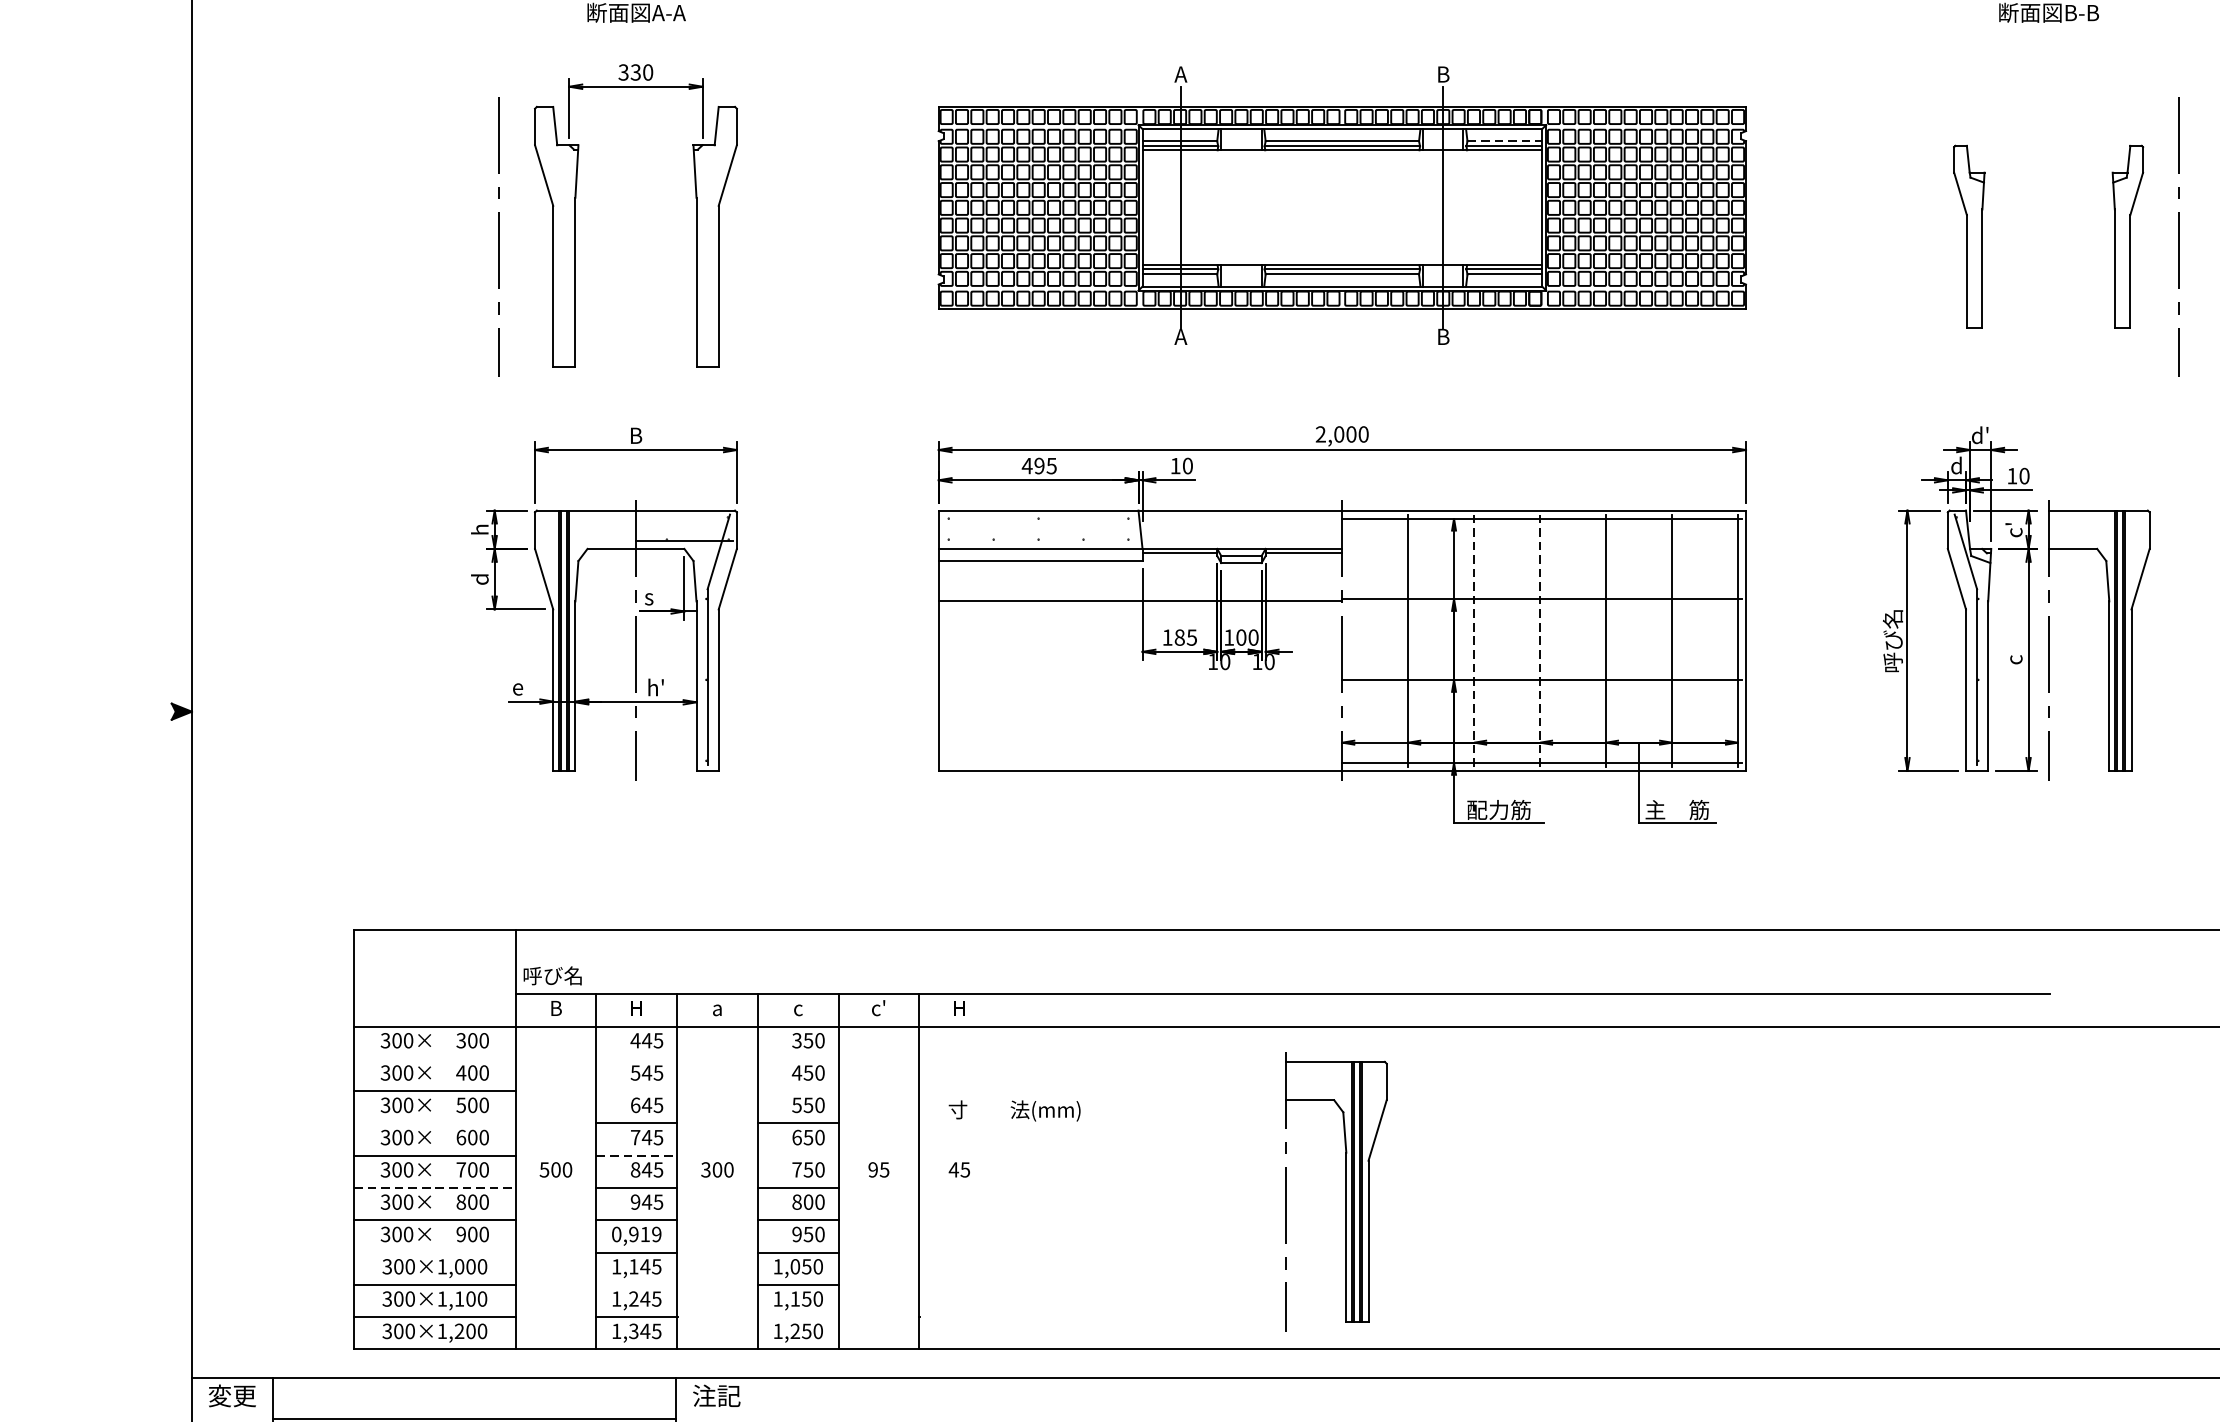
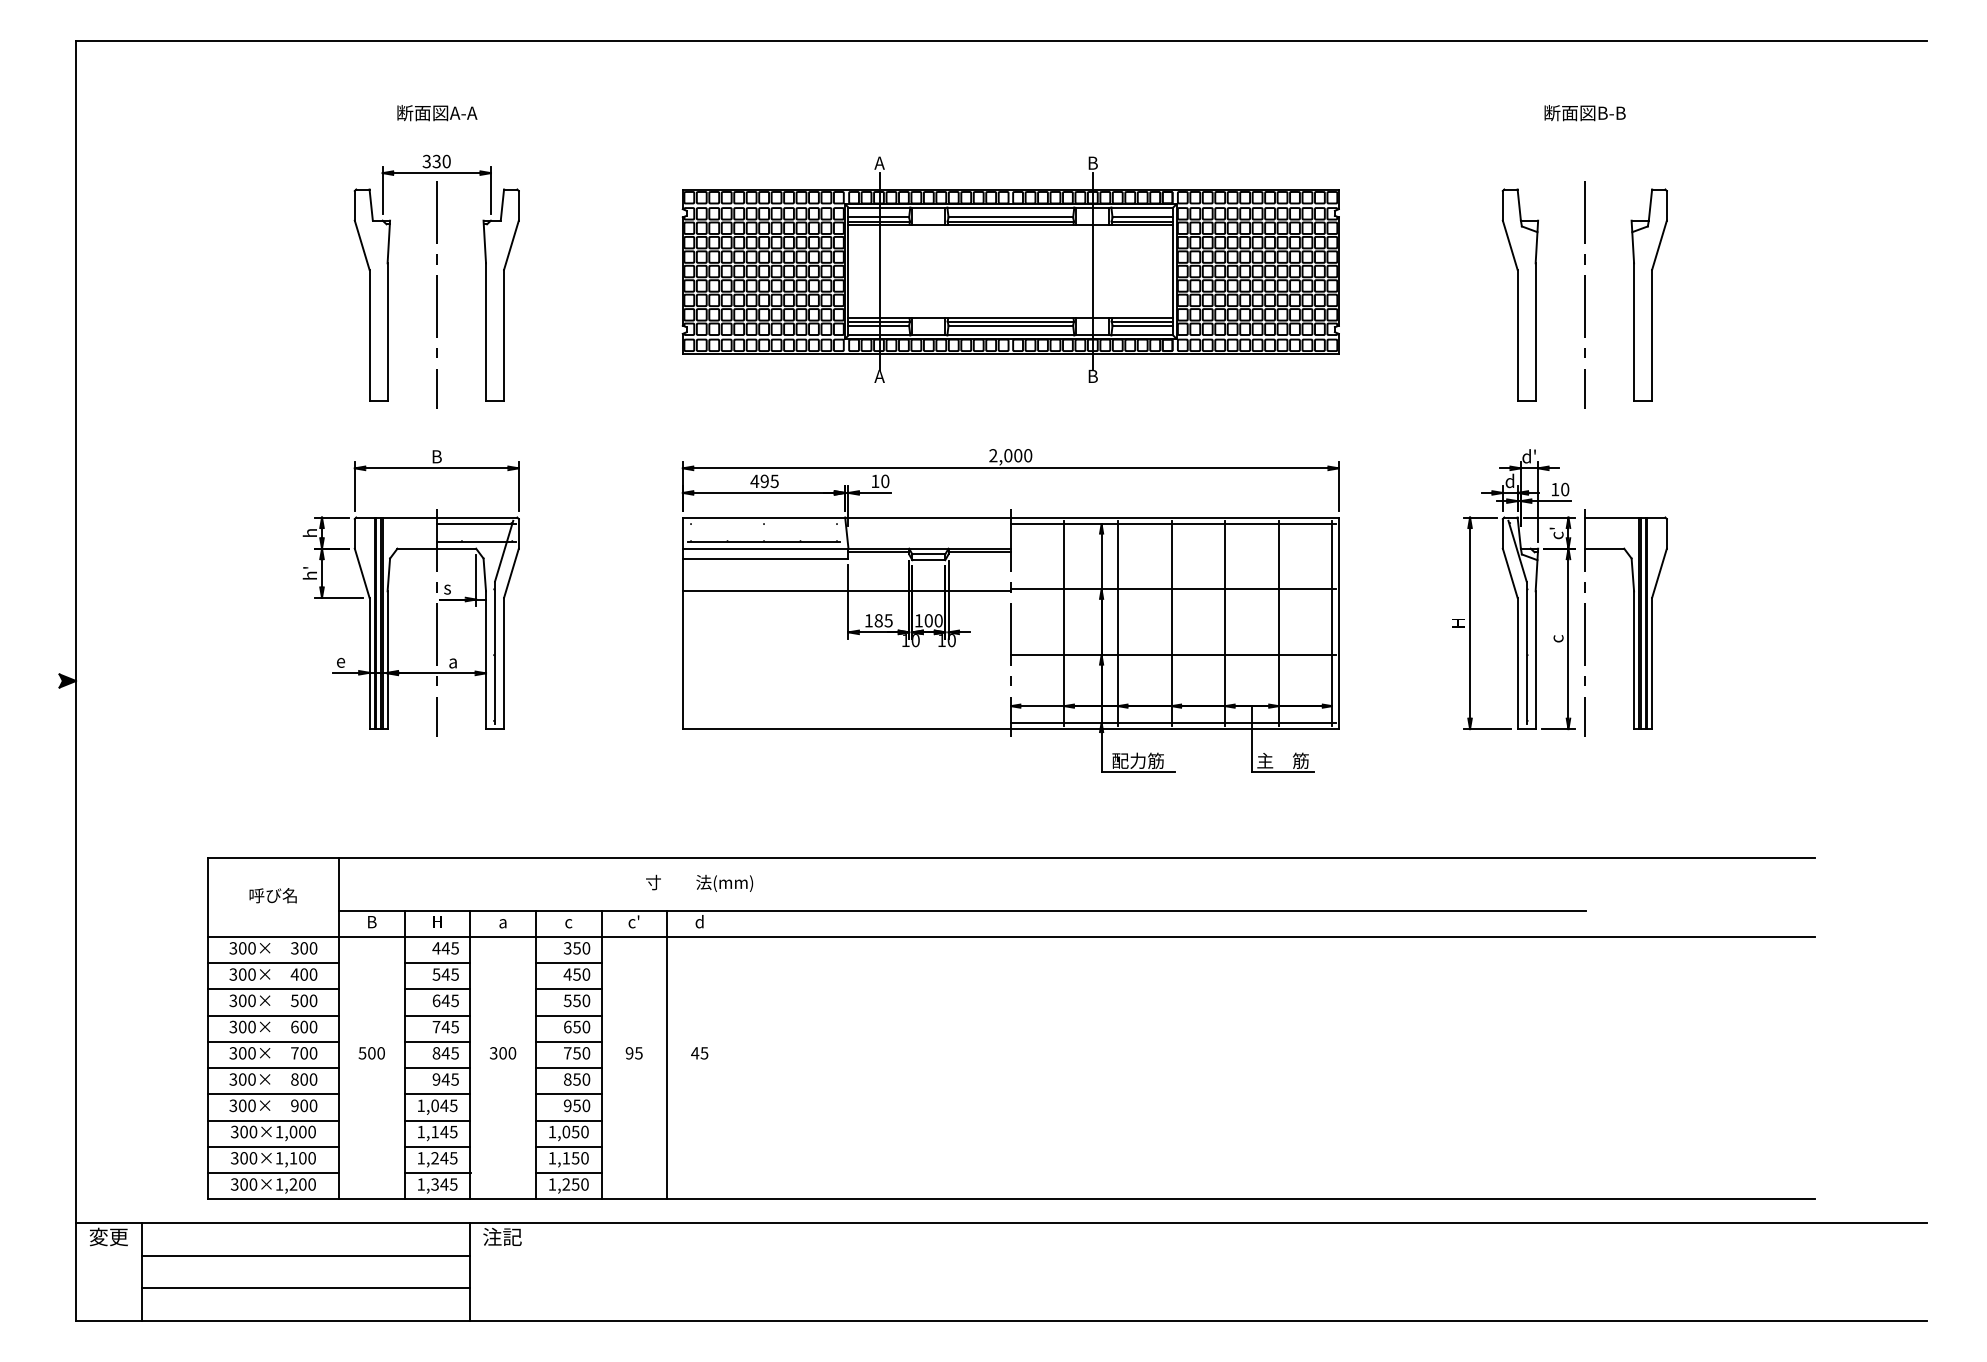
line: (1505, 141) -> (1143, 217), dashed -> solid
line: (498, 236) -> (436, 294), moved
part: (1968, 236) -> (1519, 294), size x1.43
part: (2127, 236) -> (1648, 294), size x1.43
line: (2178, 236) -> (1584, 294), moved
line: (683, 519) -> (475, 524), added
line: (1037, 541) -> (763, 542), added
text: (479, 579) -> (309, 573), d -> h'
line: (1474, 640) -> (1118, 623), dashed -> solid
line: (1540, 640) -> (1171, 623), dashed -> solid
text: (1893, 640) -> (1458, 623), 呼び名 -> H
text: (656, 687) -> (453, 661), h' -> a
text: (551, 975) -> (272, 895), moved
text: (959, 1007) -> (699, 921), H -> d
line: (434, 1059) -> (273, 963), added
line: (636, 1059) -> (437, 963), added
line: (798, 1059) -> (568, 963), added
line: (636, 1091) -> (437, 989), added
line: (798, 1091) -> (568, 989), added
text: (1014, 1109) -> (699, 882), moved
line: (434, 1123) -> (273, 1015), added
line: (636, 1155) -> (437, 1041), dashed -> solid
line: (798, 1155) -> (568, 1041), added
line: (434, 1188) -> (273, 1068), dashed -> solid
part: (1345, 1191) -> (1013, 1070), removed
text: (807, 1202) -> (576, 1079), 800 -> 850
text: (636, 1234) -> (437, 1105), 0,919 -> 1,045
line: (434, 1252) -> (273, 1120), added
line: (636, 1284) -> (437, 1146), added
line: (798, 1317) -> (568, 1173), added

